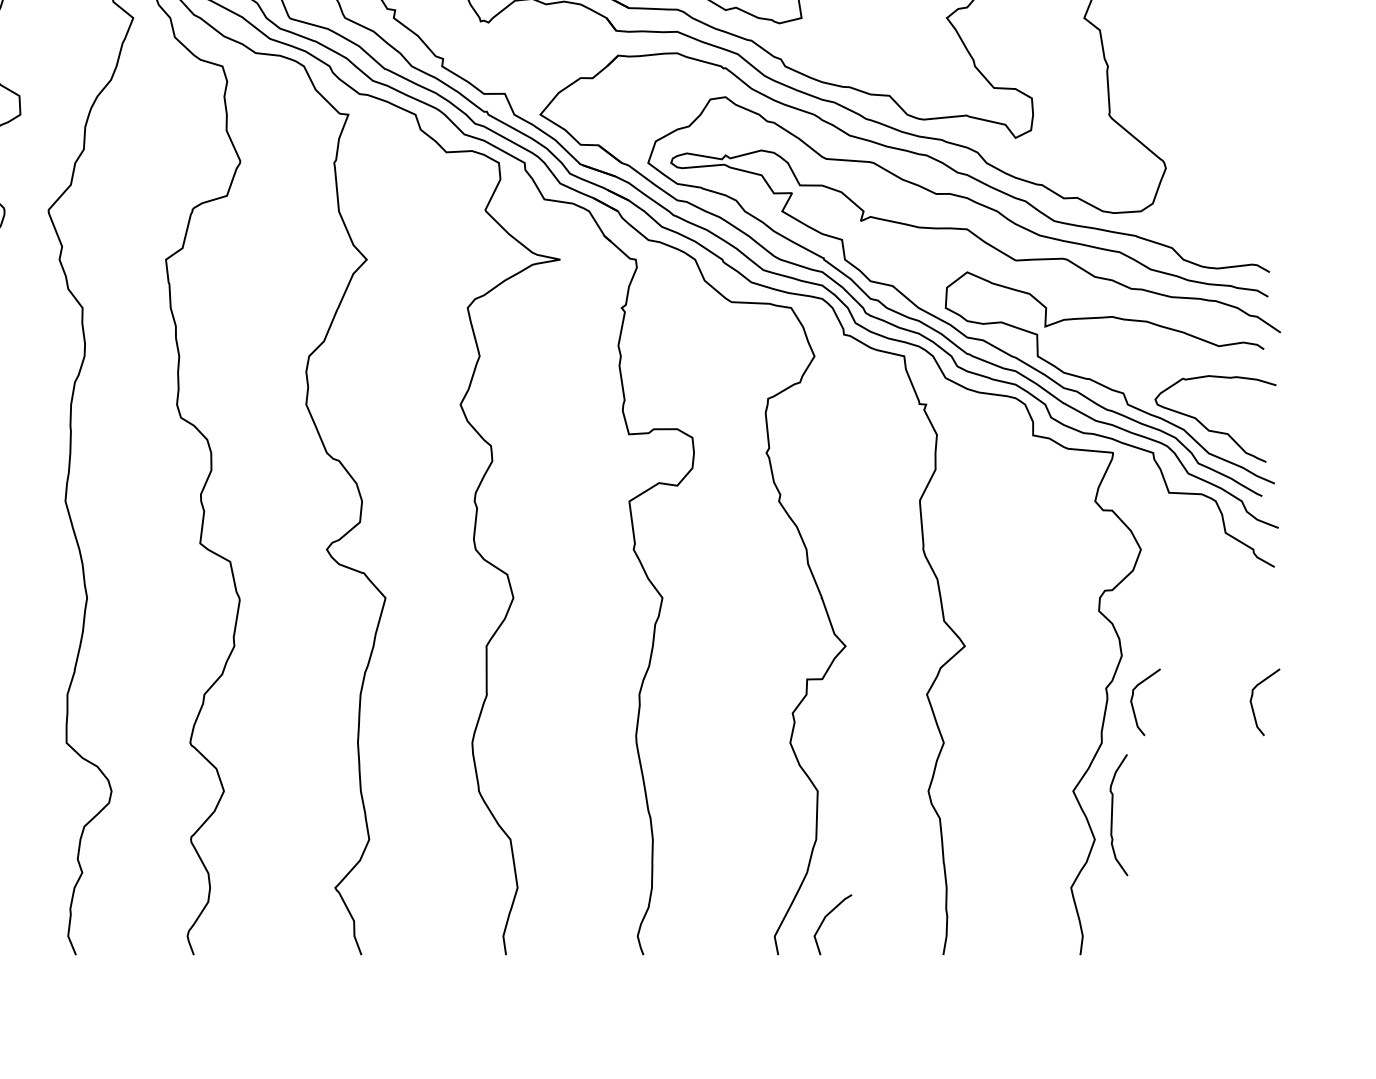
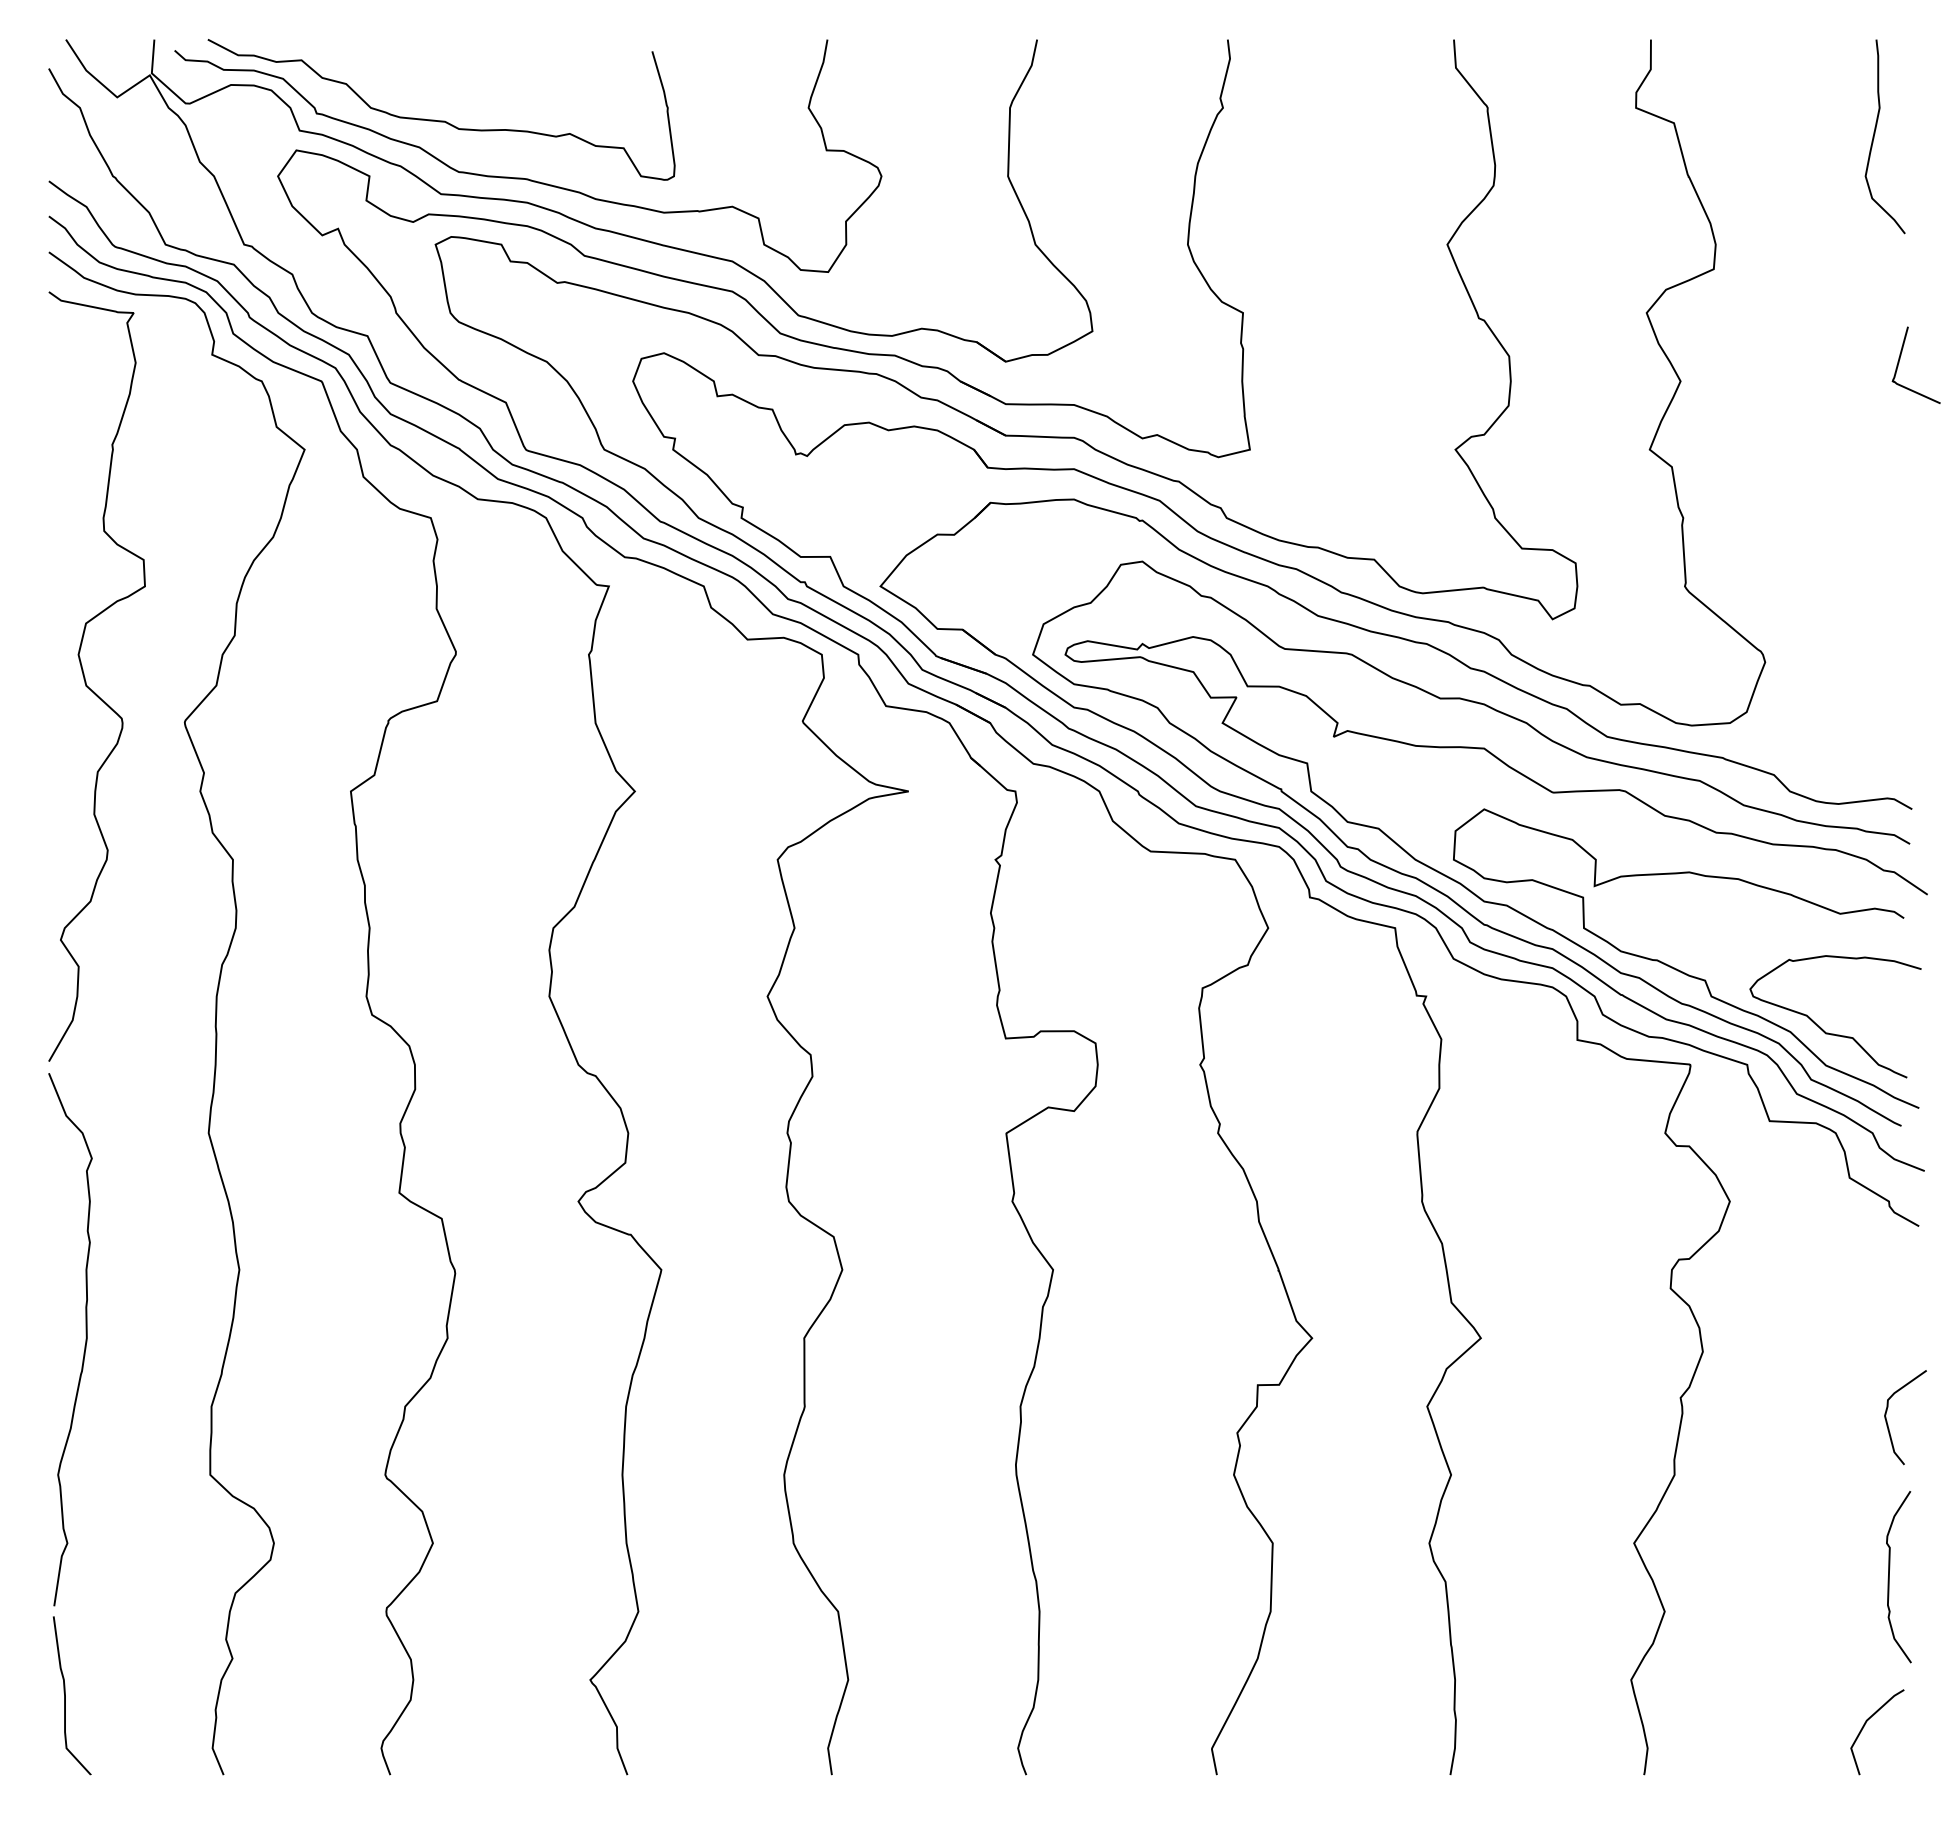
curve: (1132, 704) -> (1718, 1420), removed
curve: (1112, 815) -> (1889, 1577), moved
line: (824, 920) -> (1865, 1725), moved

